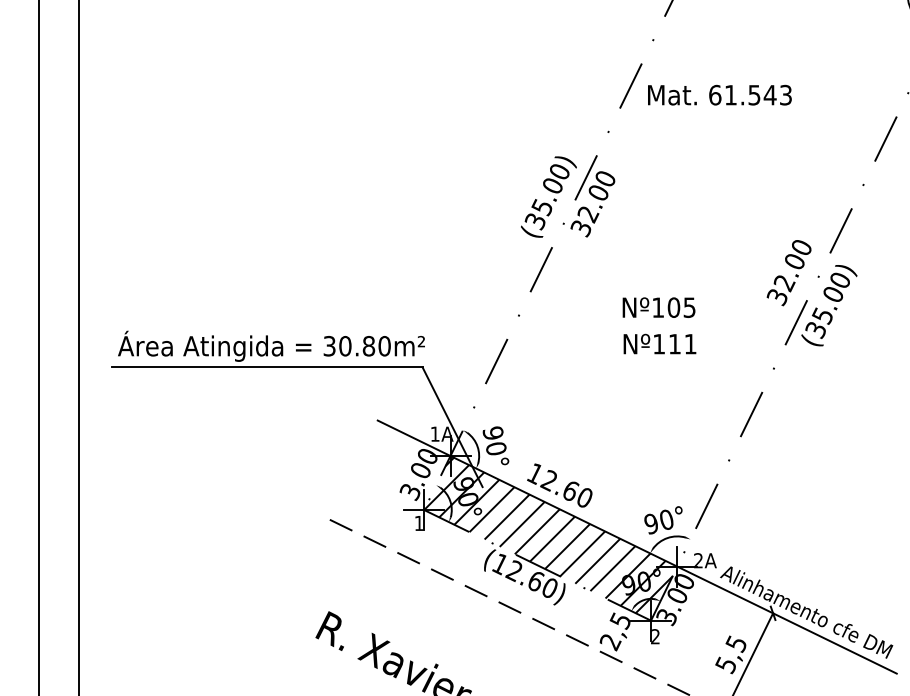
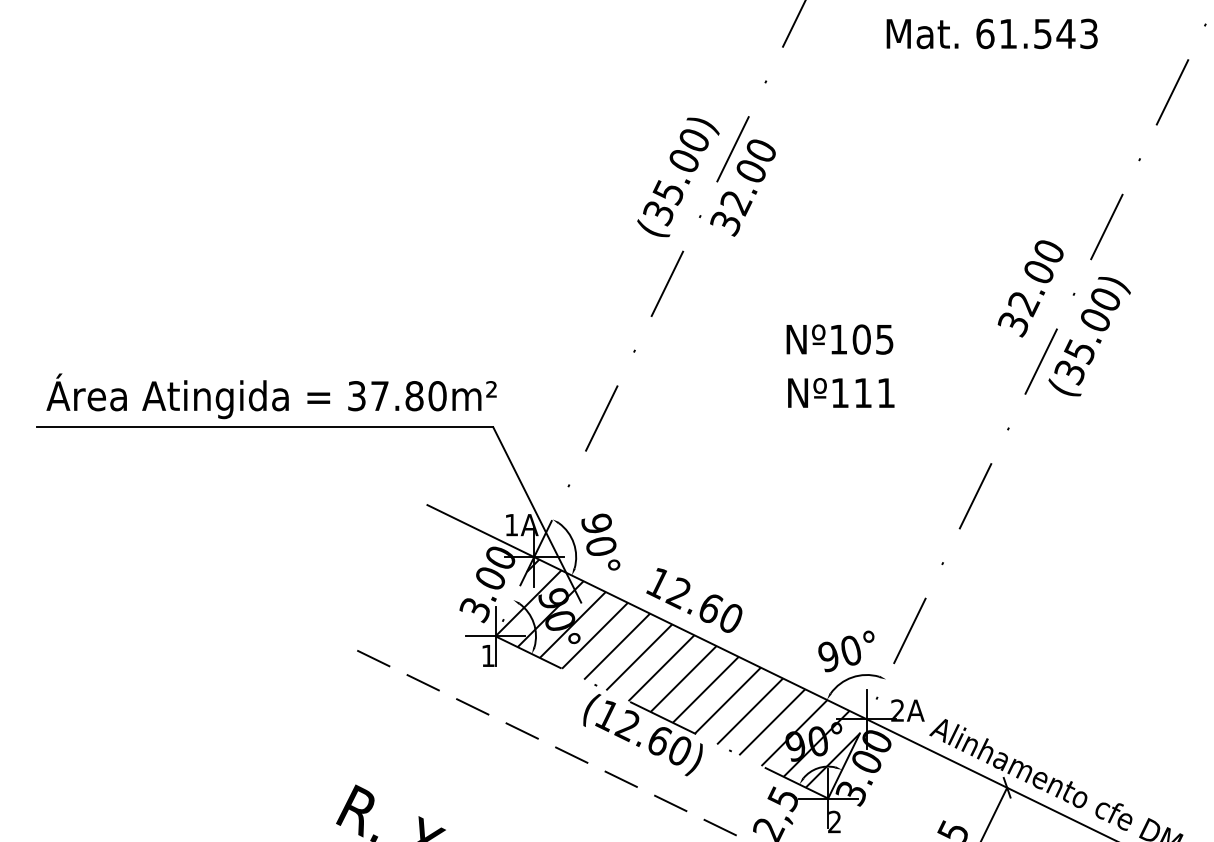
text: (719, 94) -> (991, 32), moved
text: (345, 346) -> (380, 396), 30.80m² -> 37.80m²

